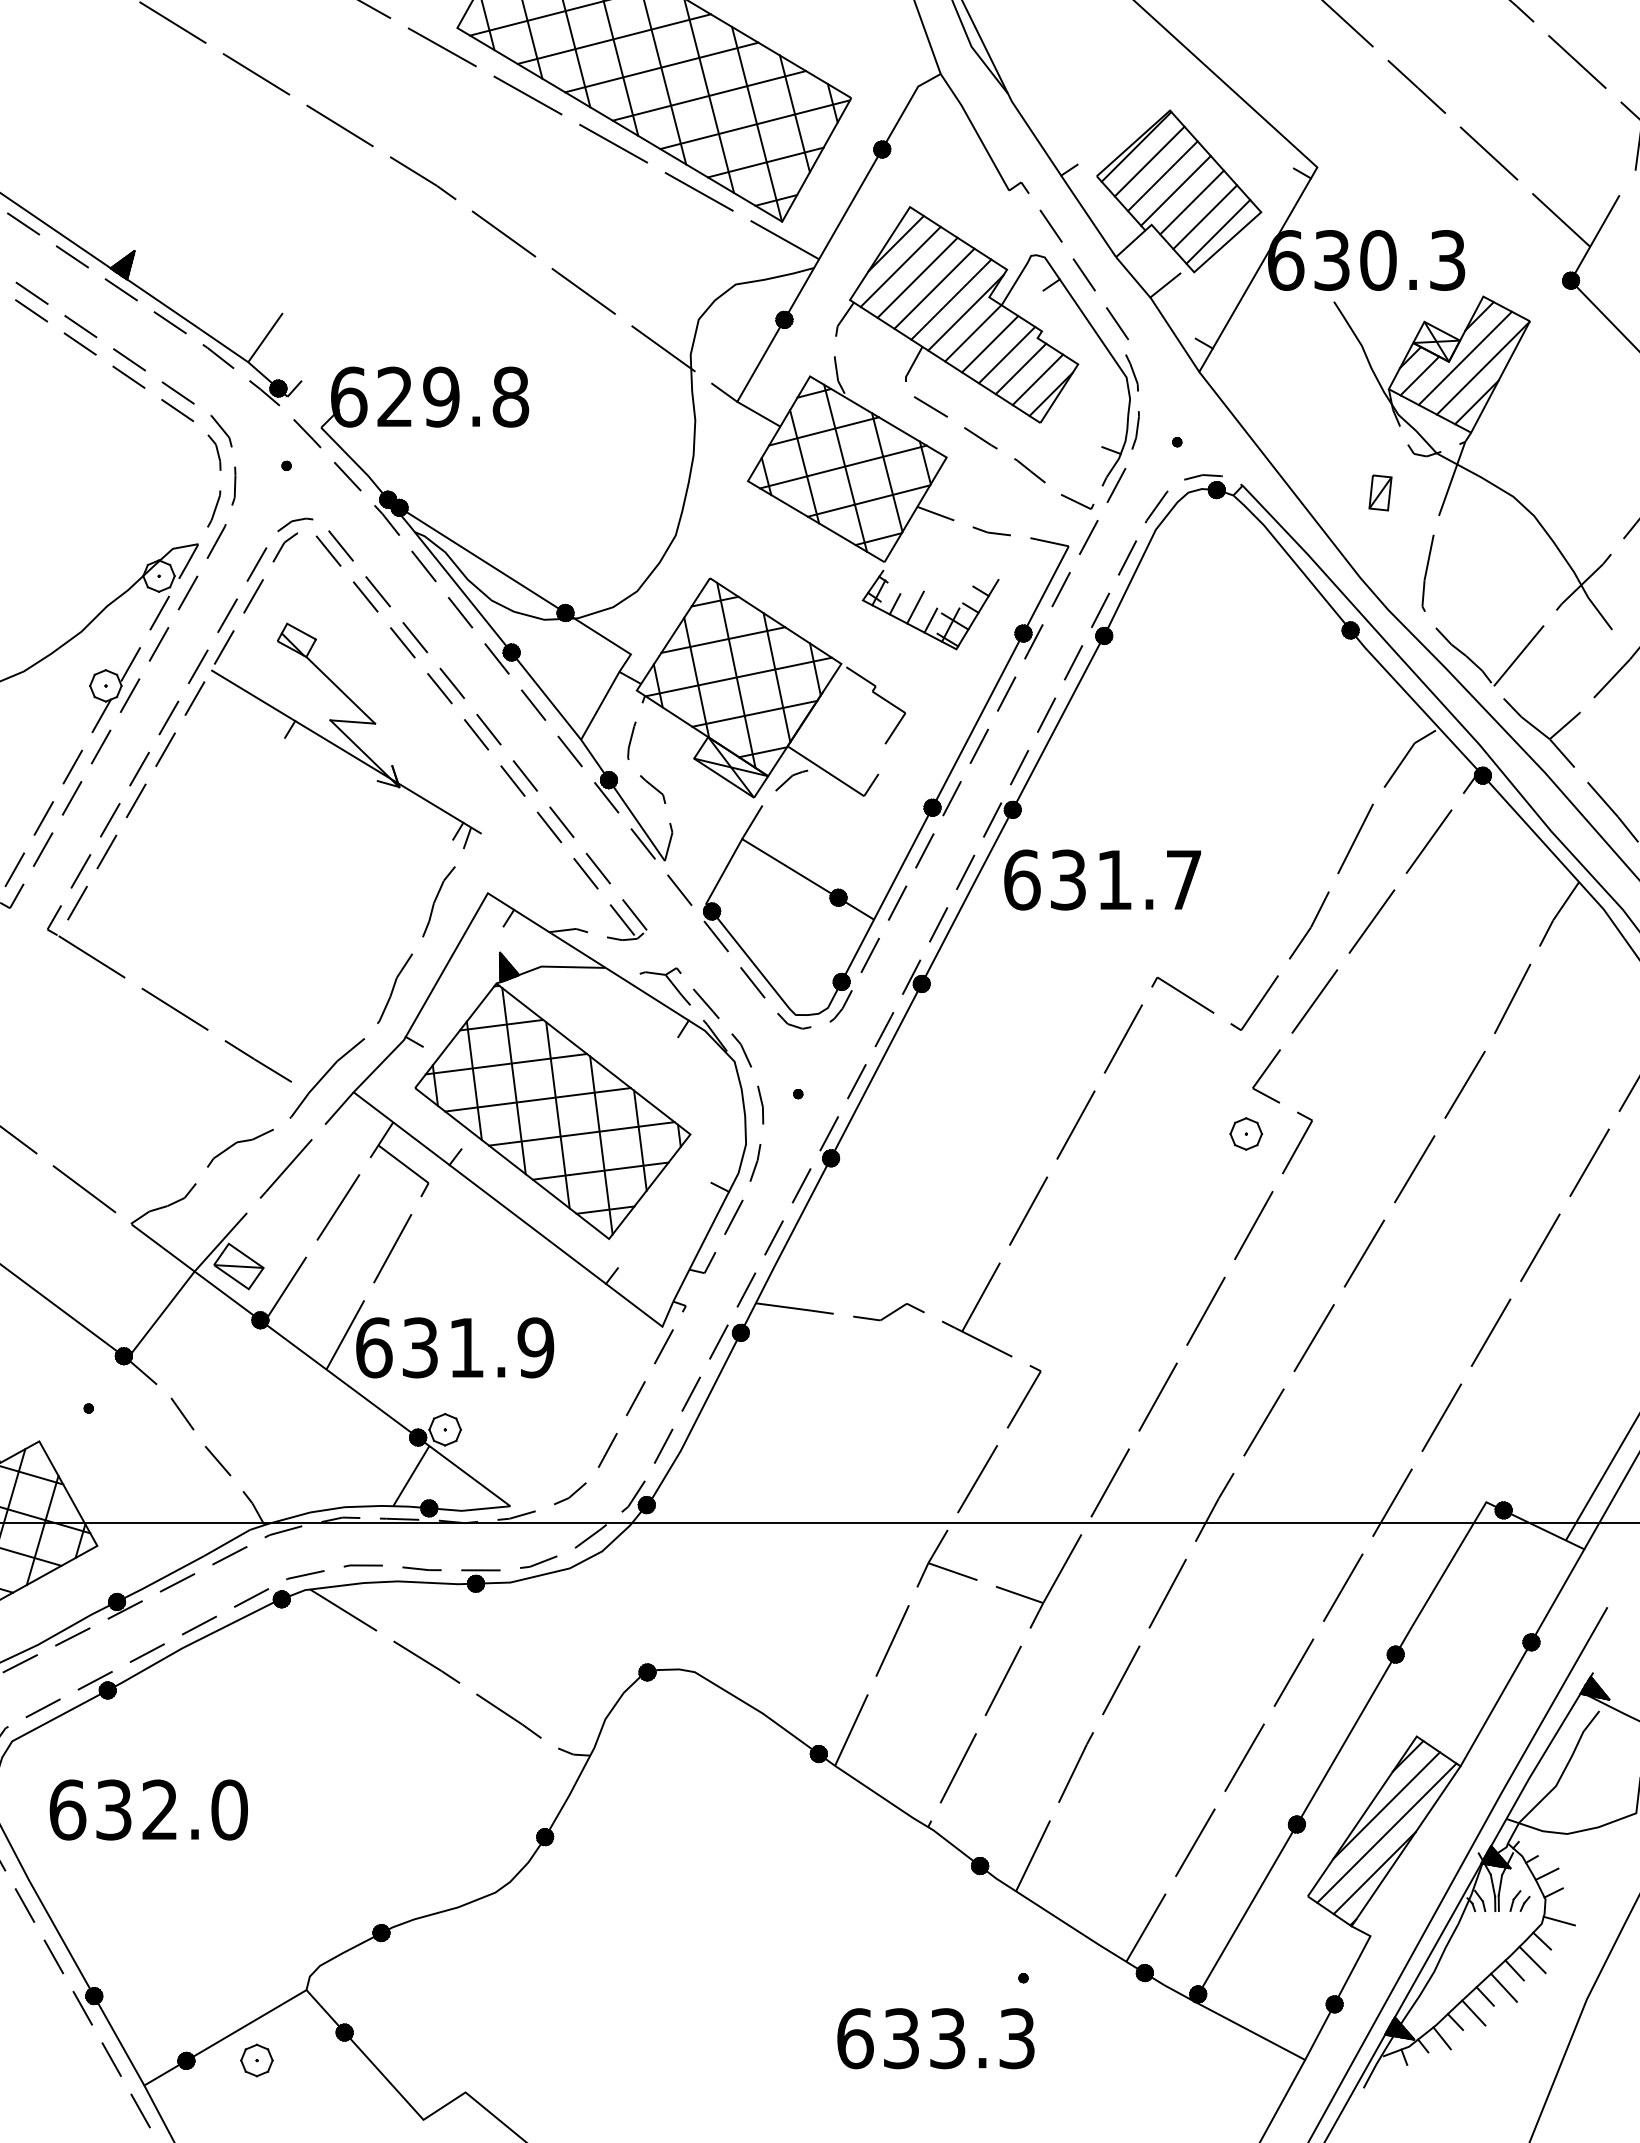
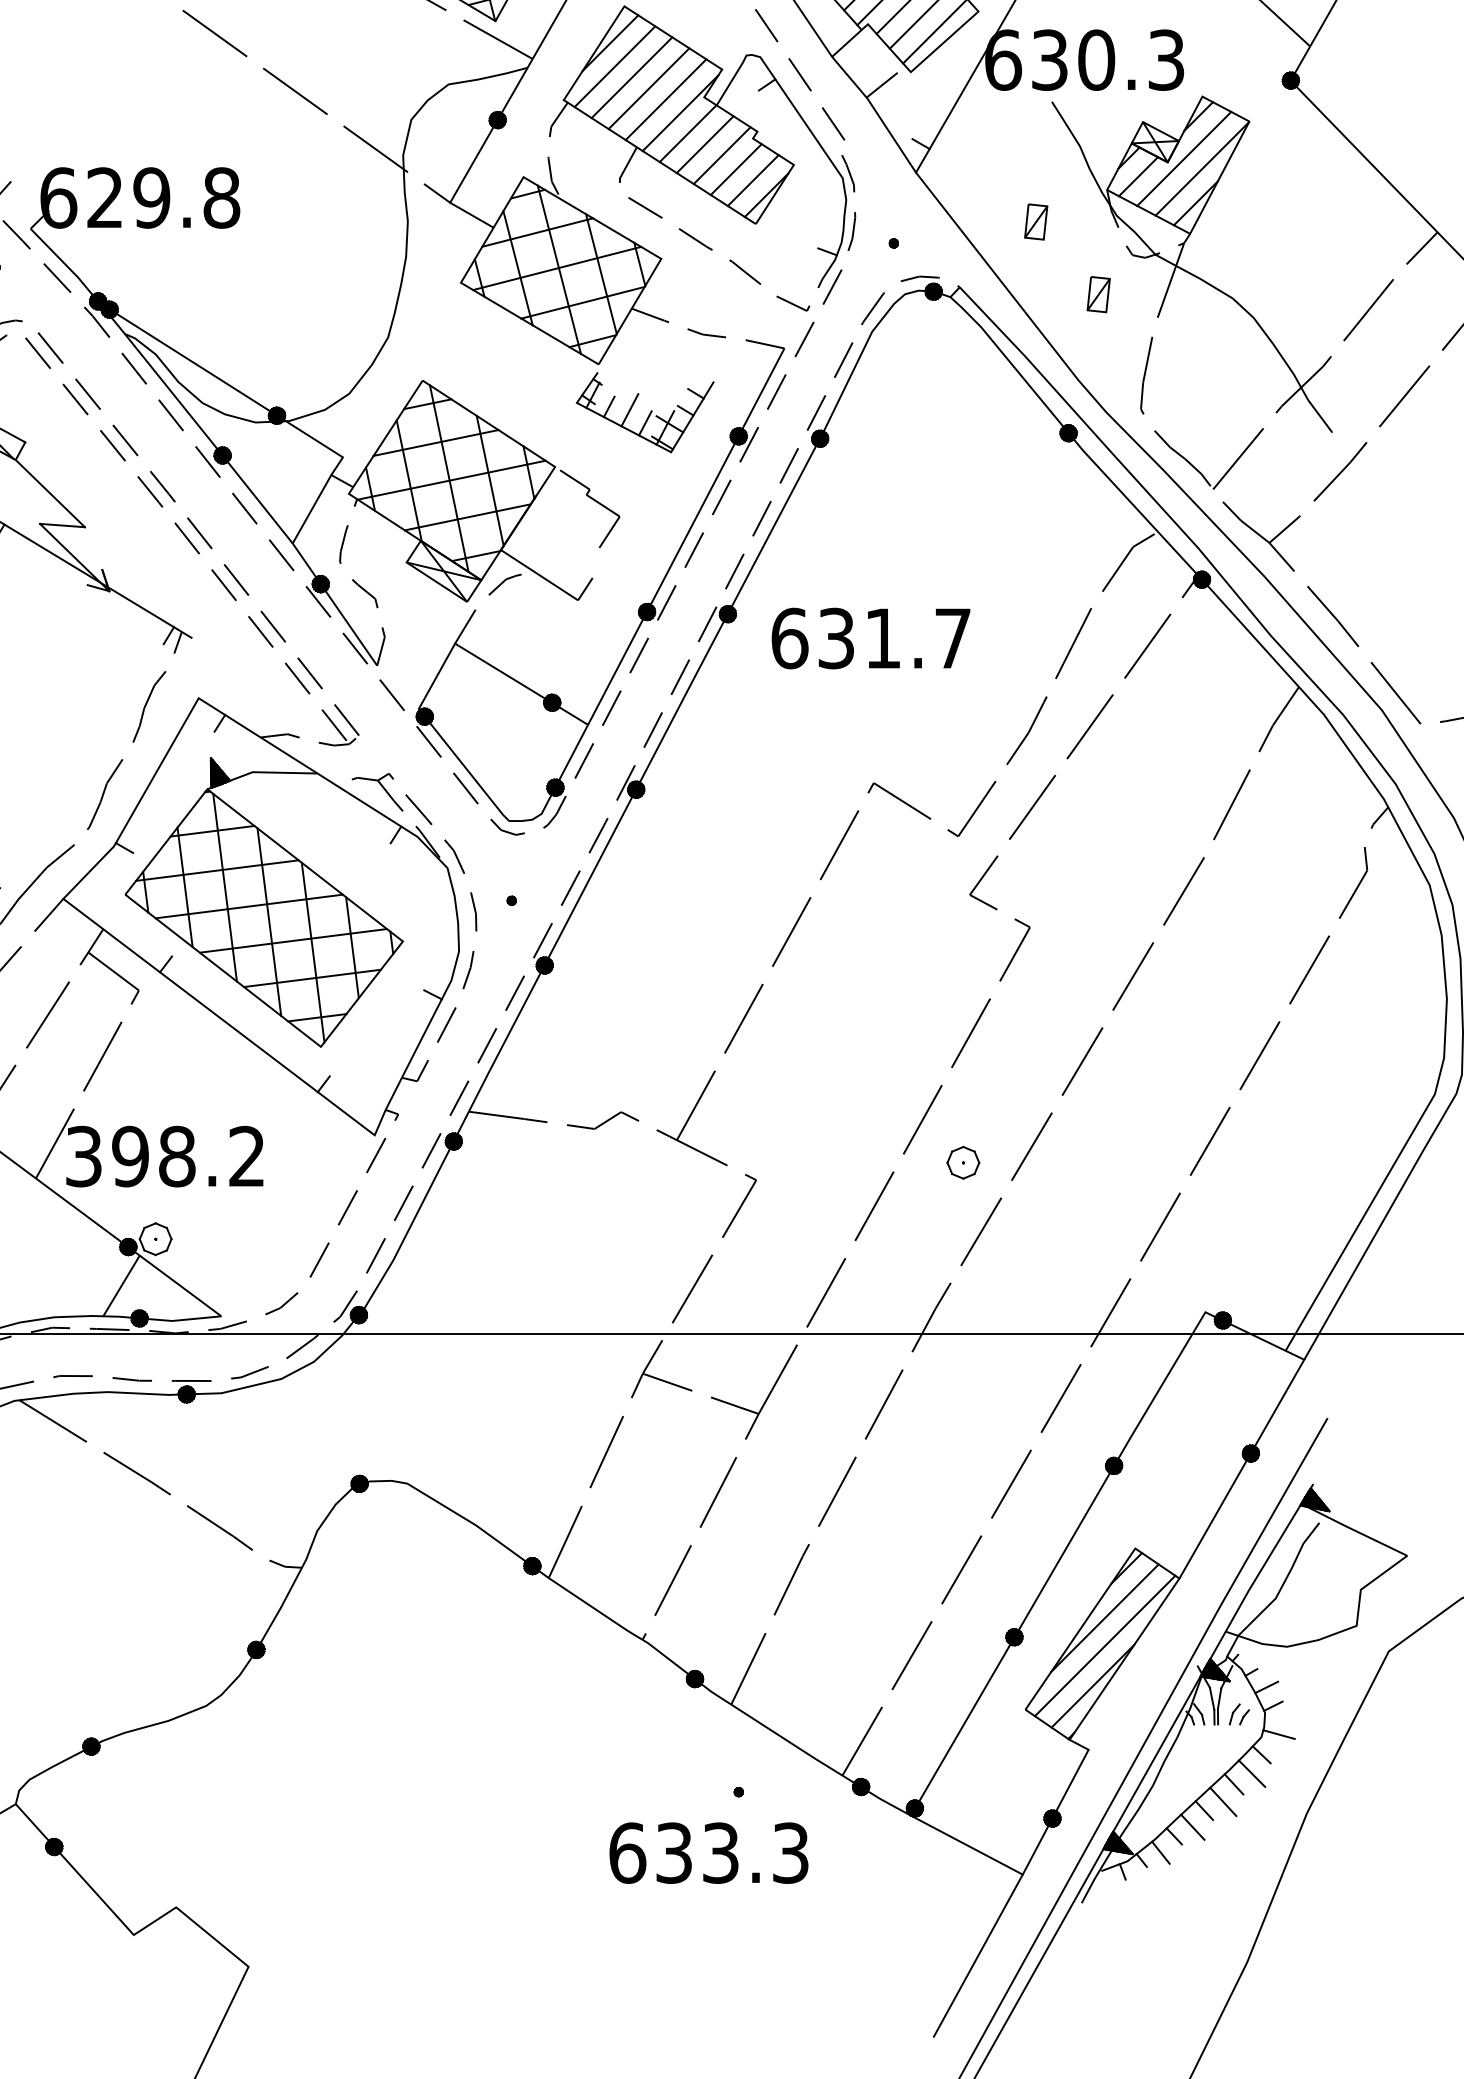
part: (1318, 420) -> (1036, 221), added
text: (1102, 879) -> (870, 637), moved
part: (1245, 1133) -> (962, 1162), moved
text: (455, 1347) -> (166, 1156), 631.9 -> 398.2
text: (935, 2038) -> (708, 1852), moved

